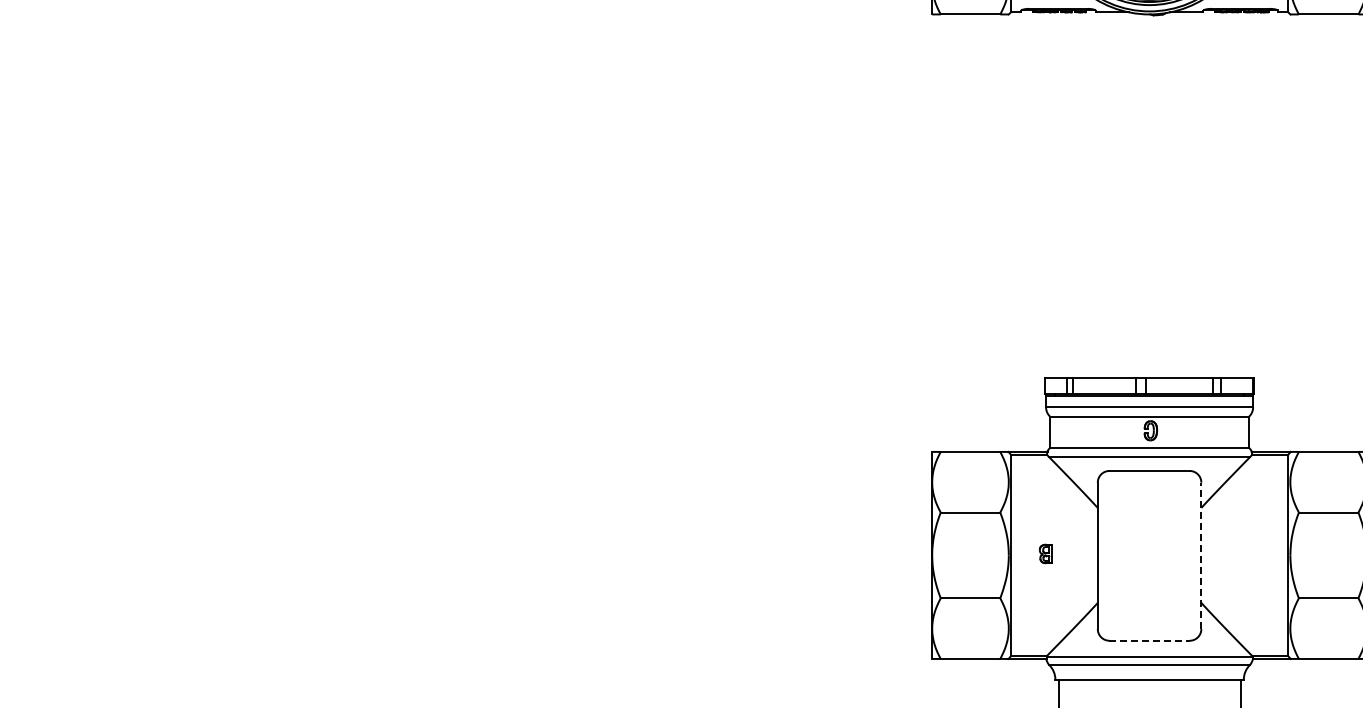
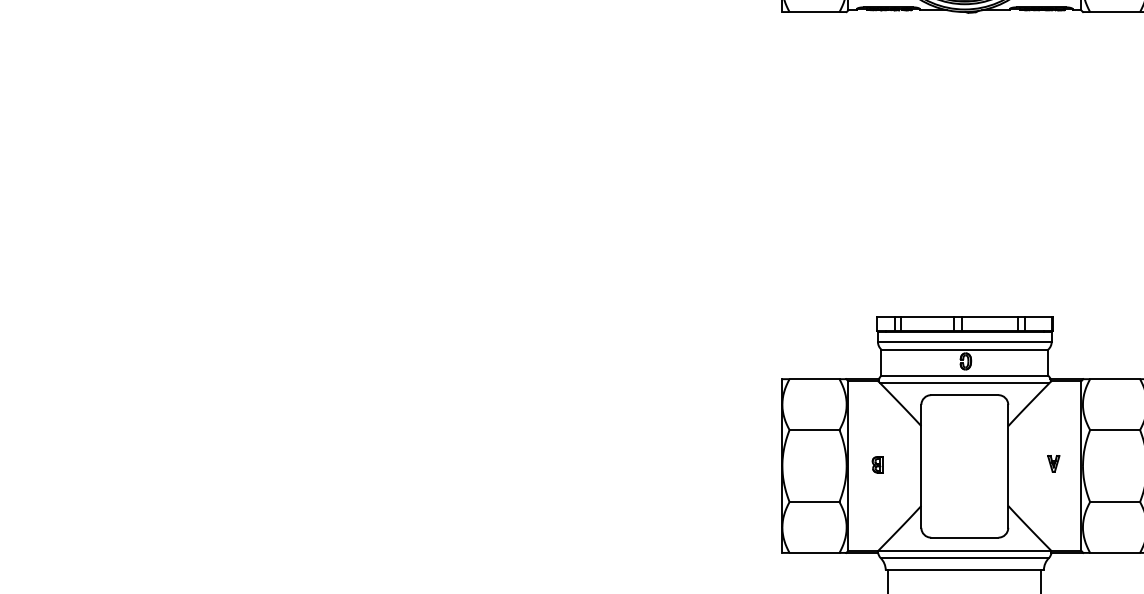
part: (1255, 552) -> (1053, 463), added
line: (1201, 555) -> (1008, 466), dashed -> solid
line: (1150, 640) -> (965, 537), dashed -> solid

